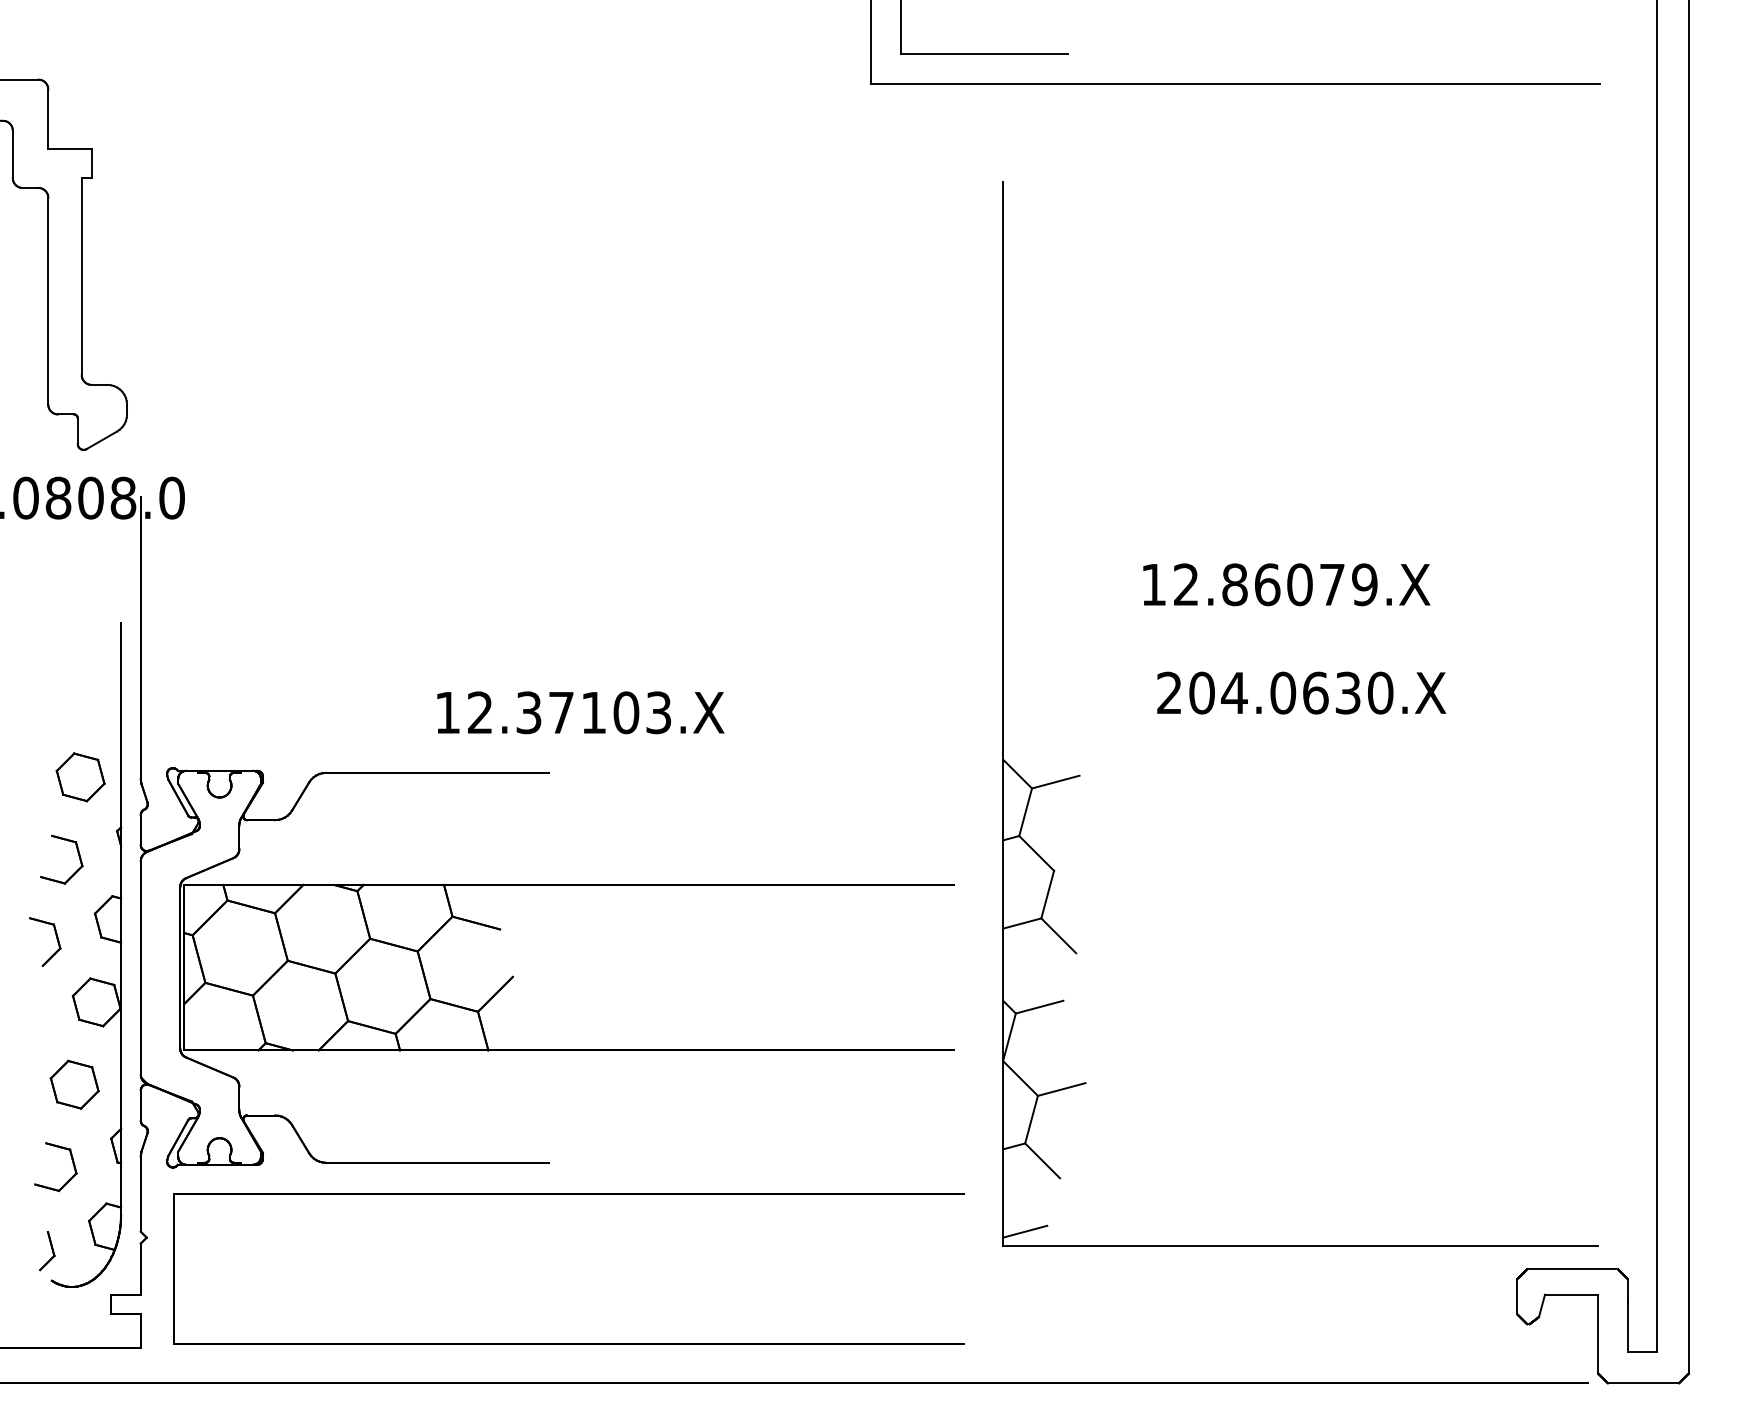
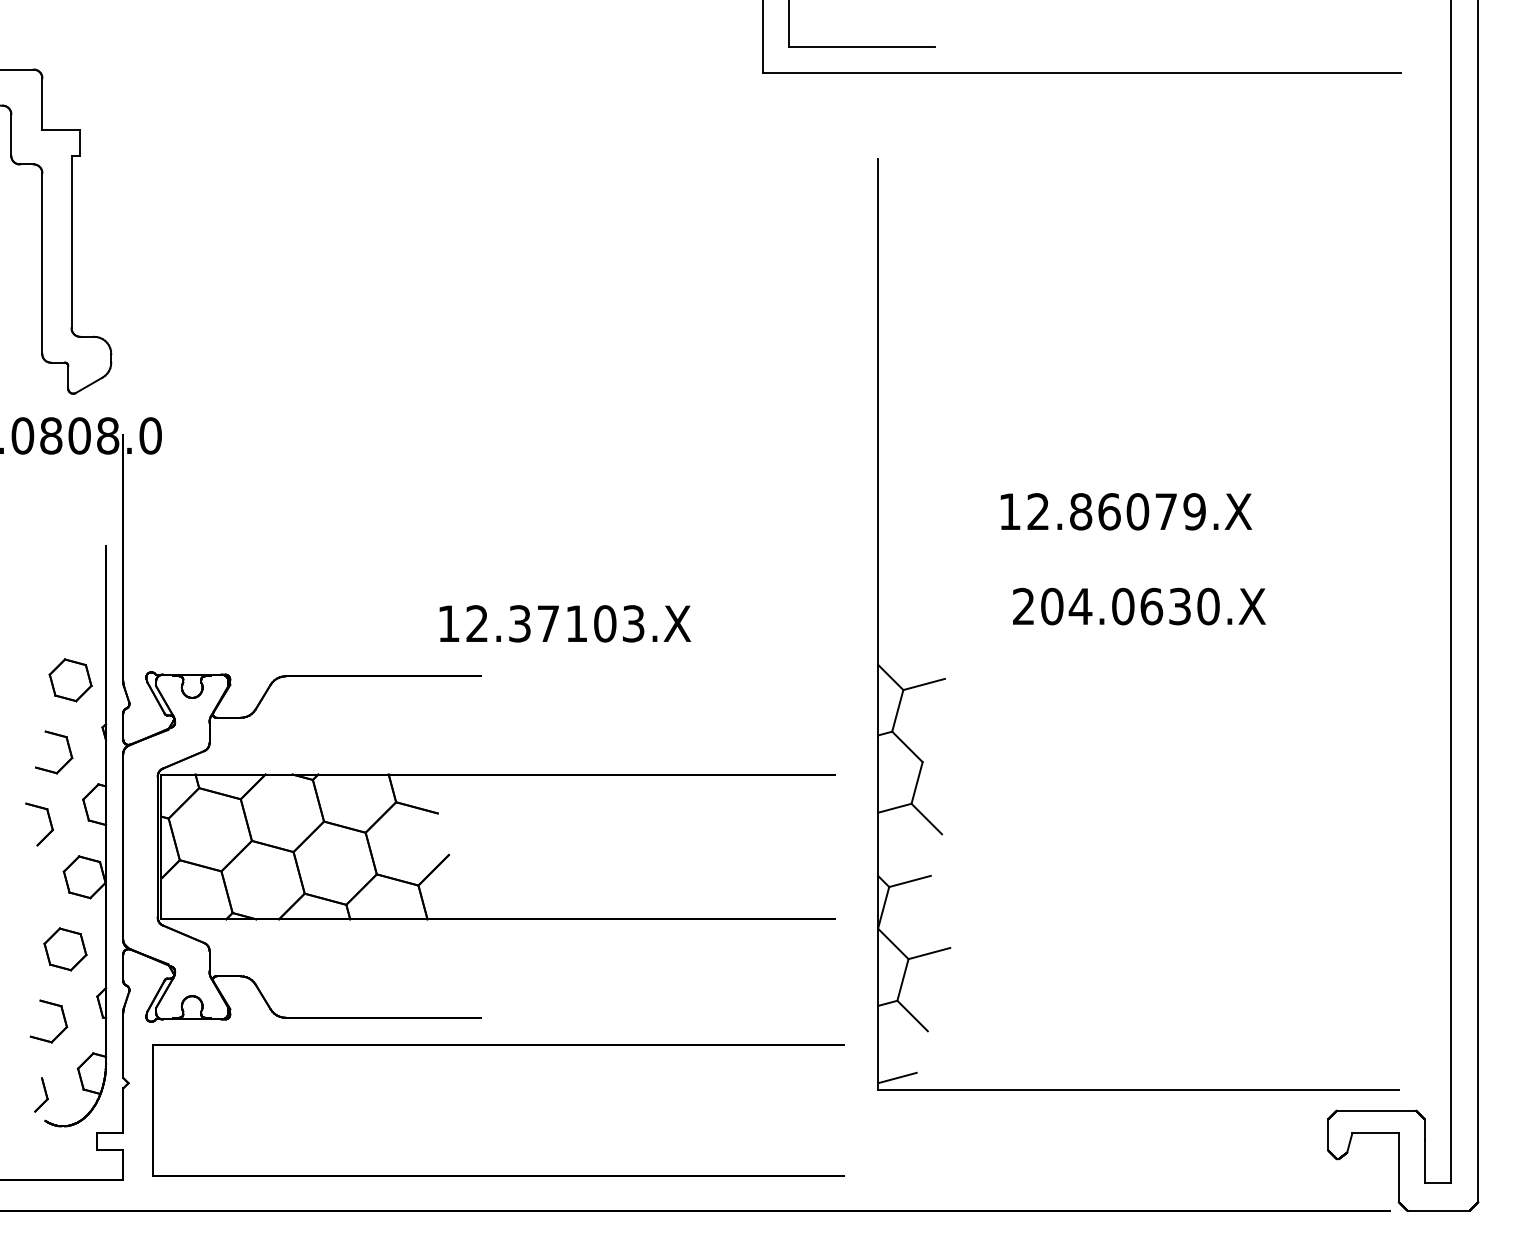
text: (580, 712) -> (565, 623), moved

